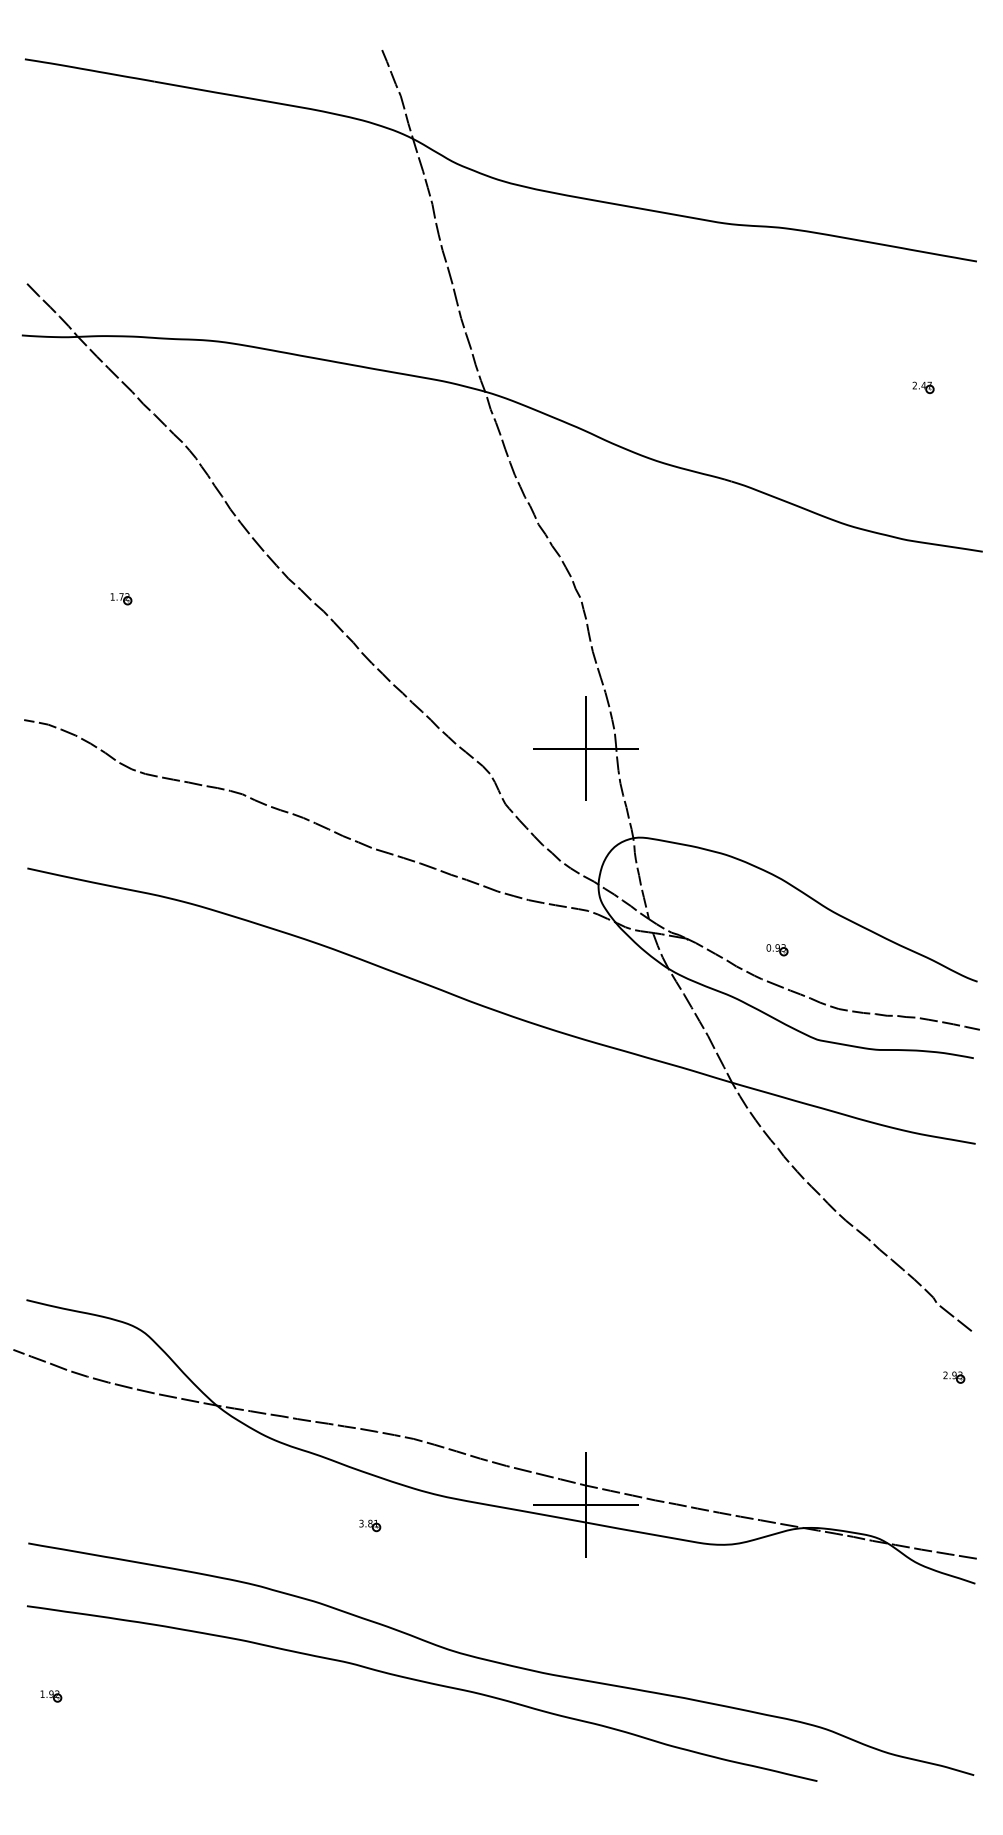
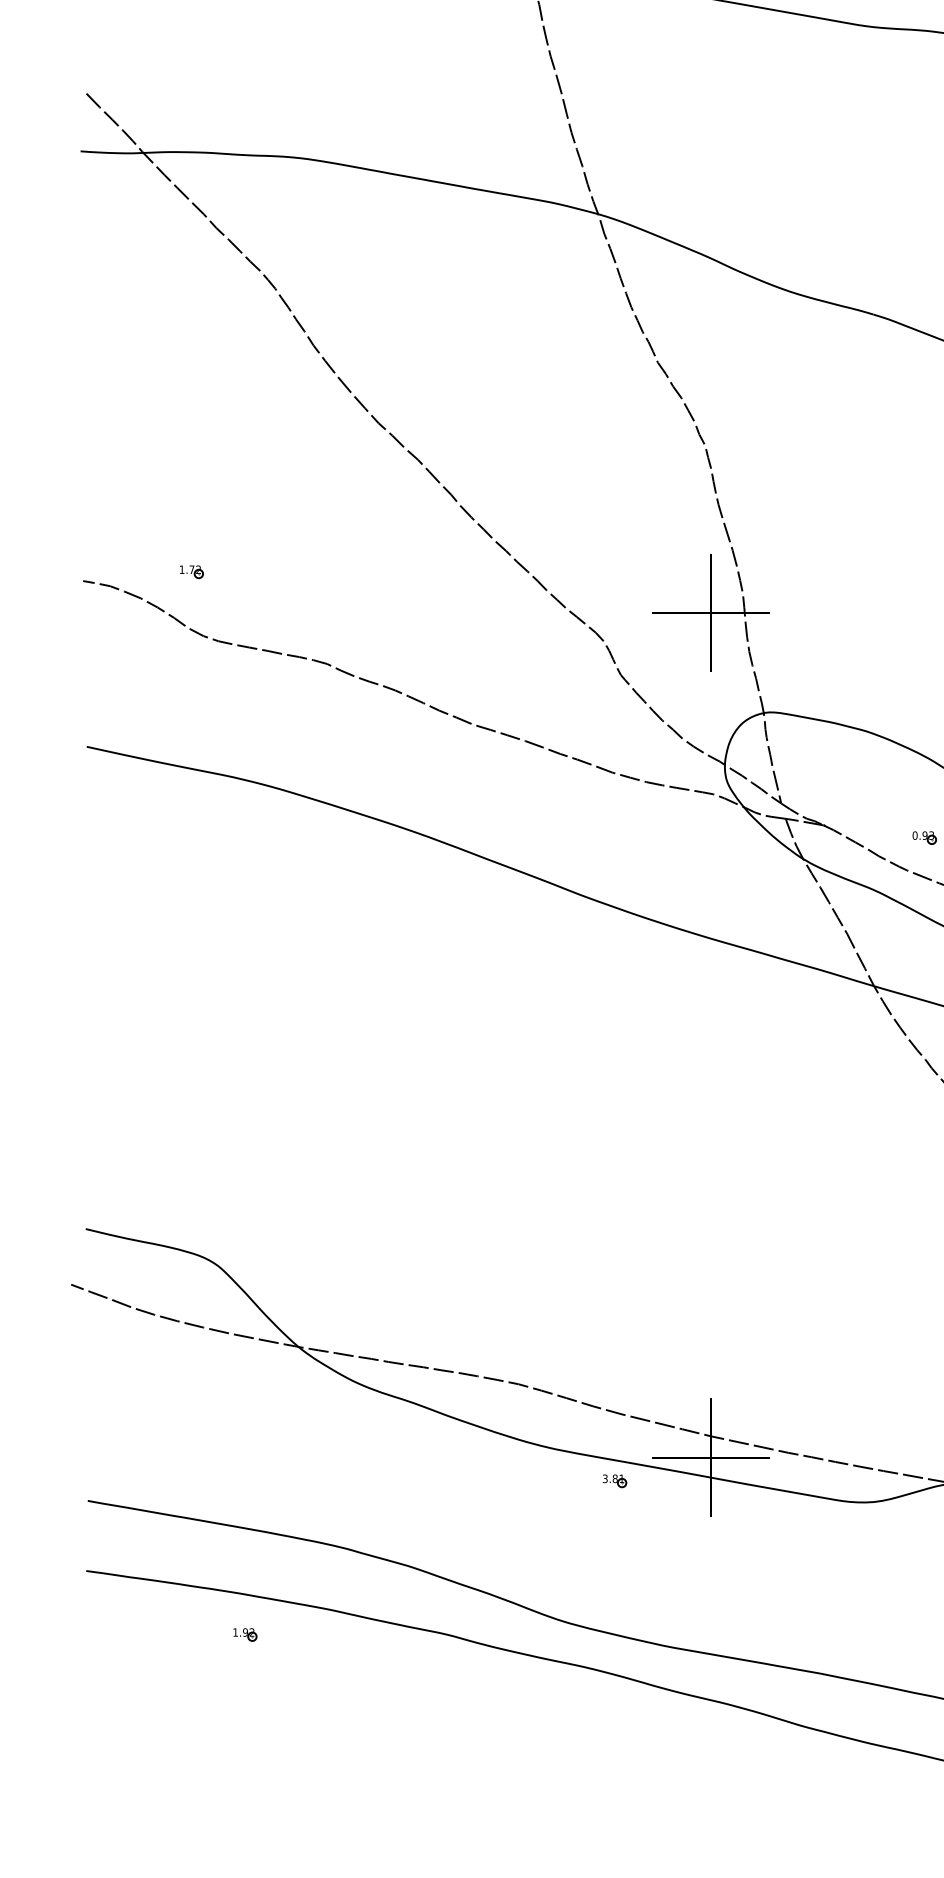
part: (121, 599) -> (191, 572), moved
part: (370, 1525) -> (615, 1480), moved
part: (51, 1696) -> (245, 1635), moved

